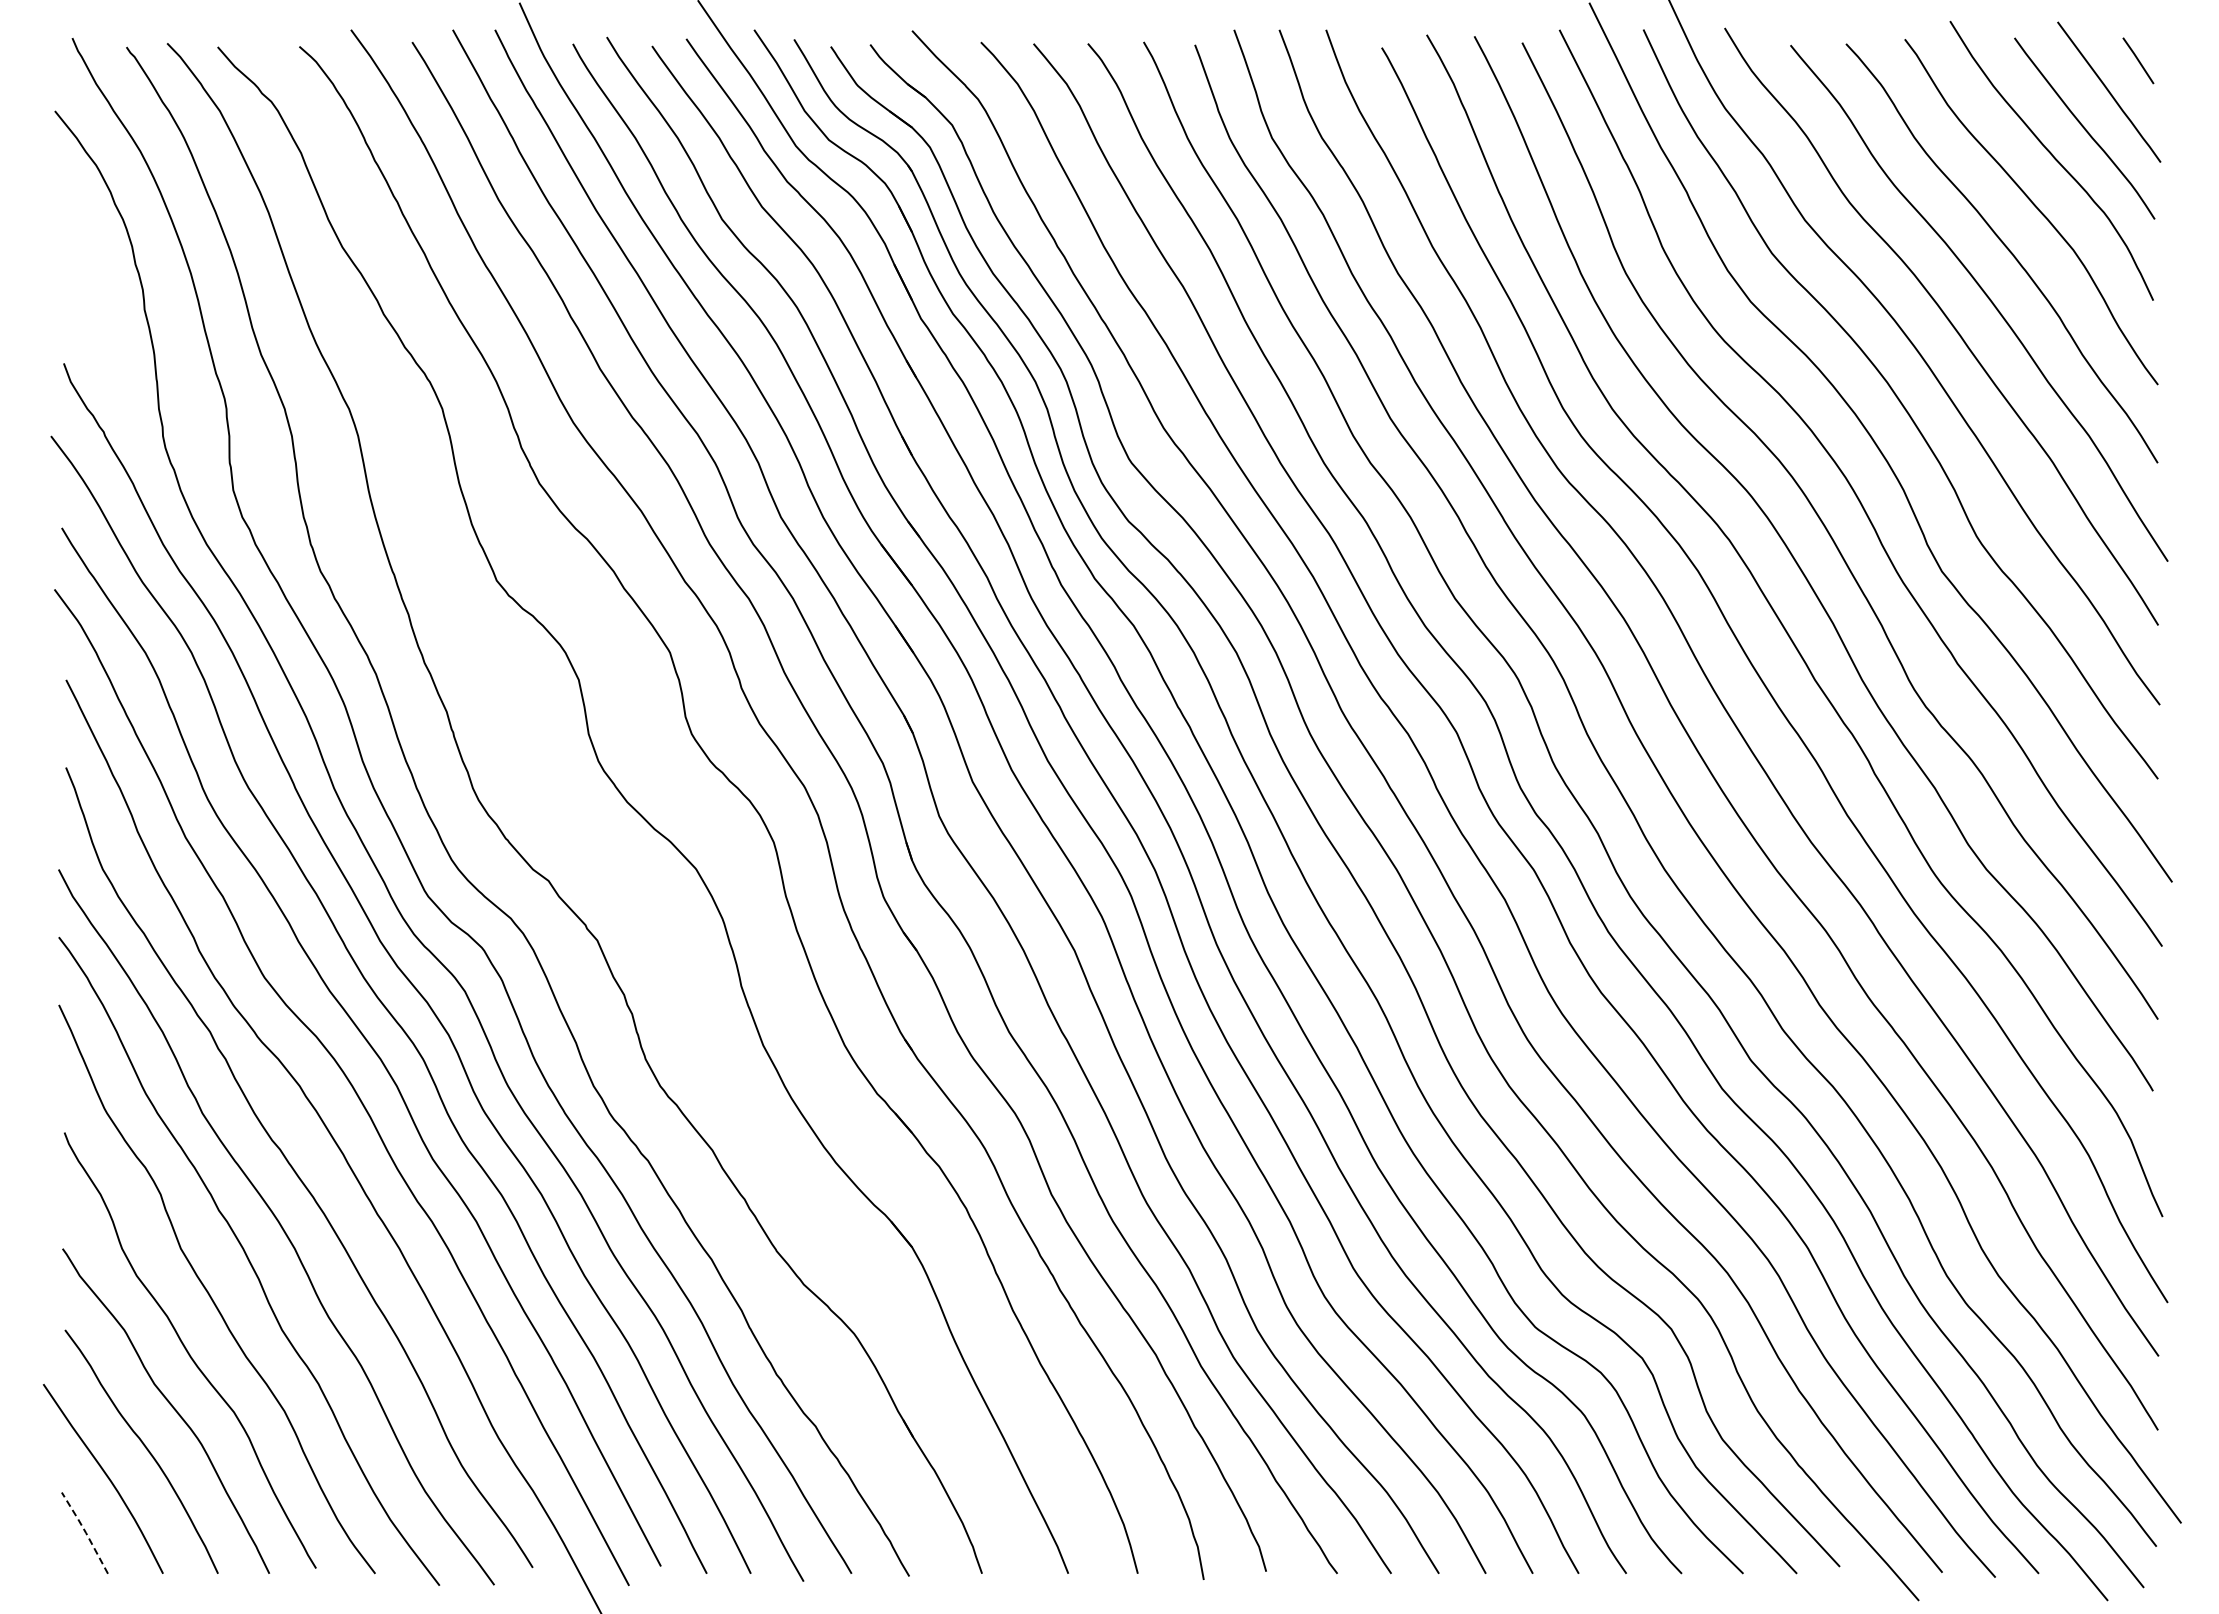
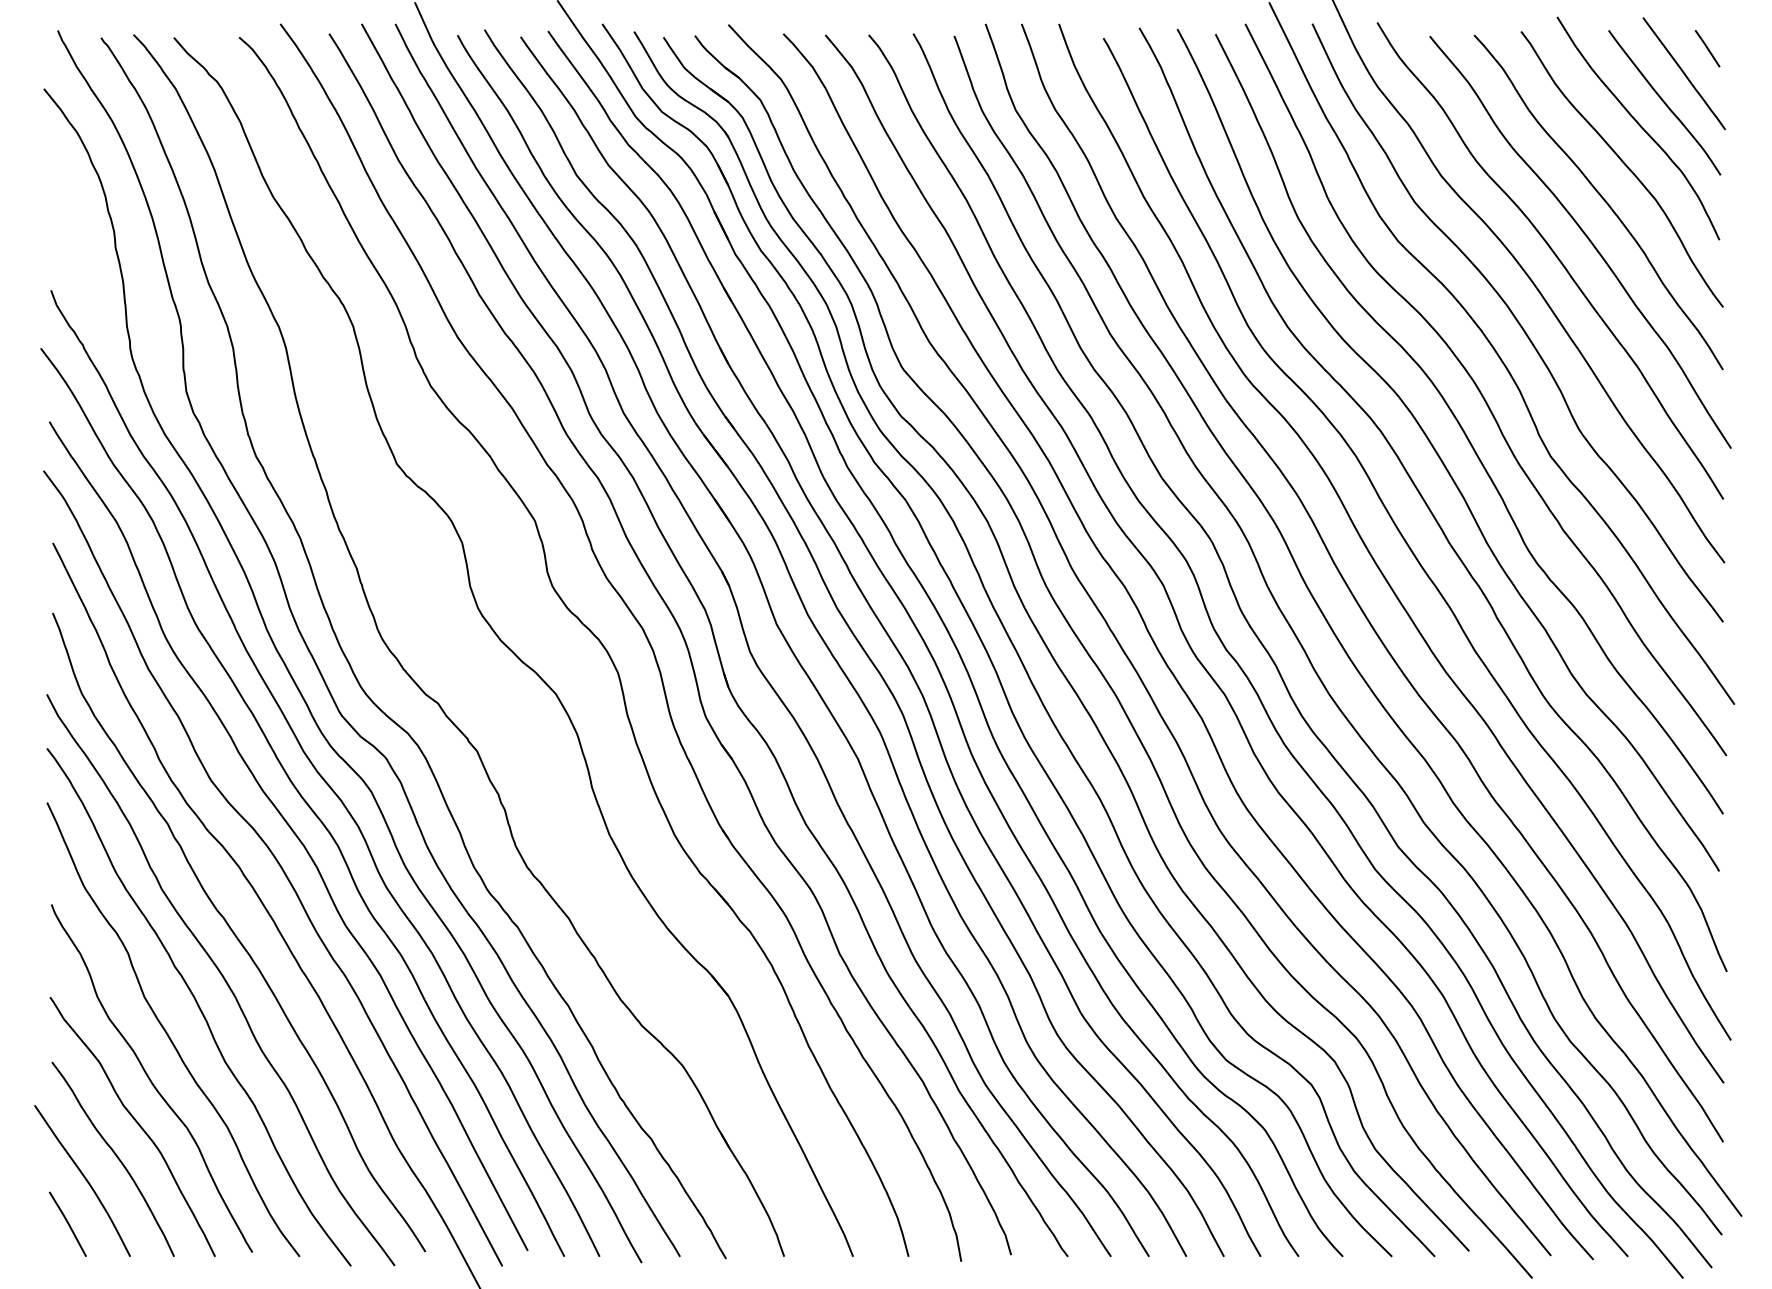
line: (85, 1532) -> (68, 1223), dashed -> solid

